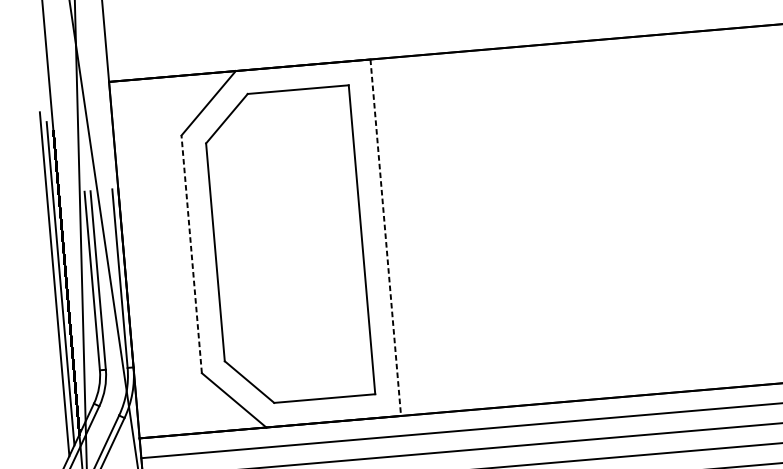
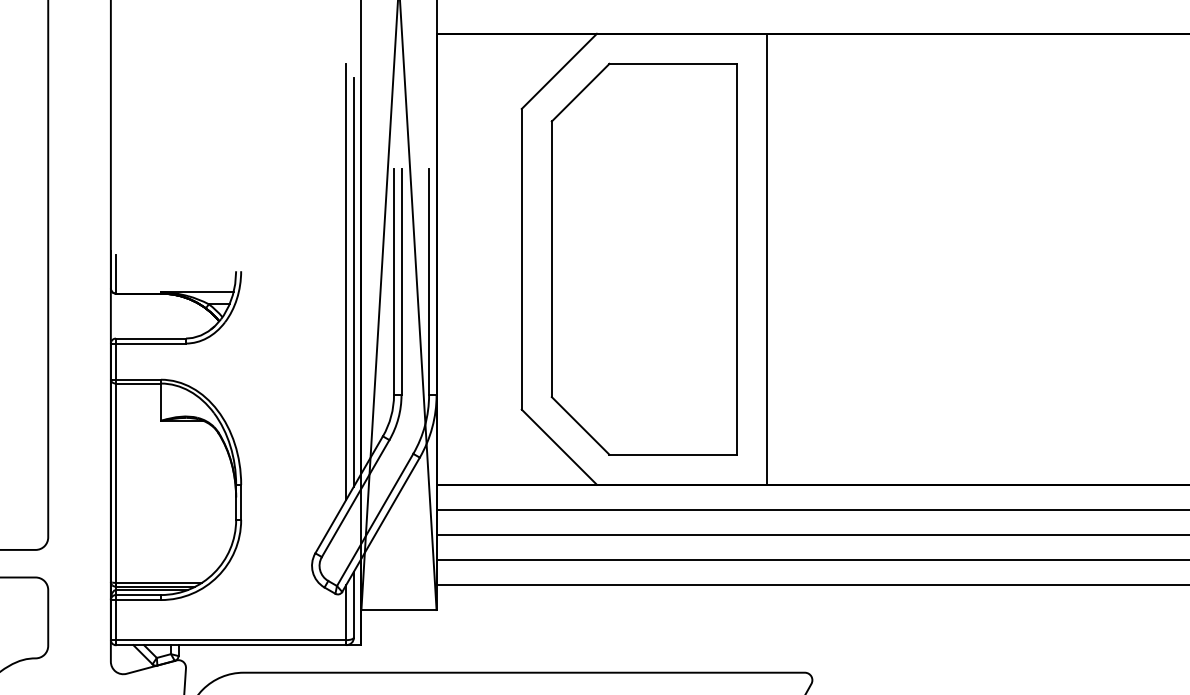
line: (385, 237) -> (767, 259), dashed -> solid
line: (191, 253) -> (521, 258), dashed -> solid

